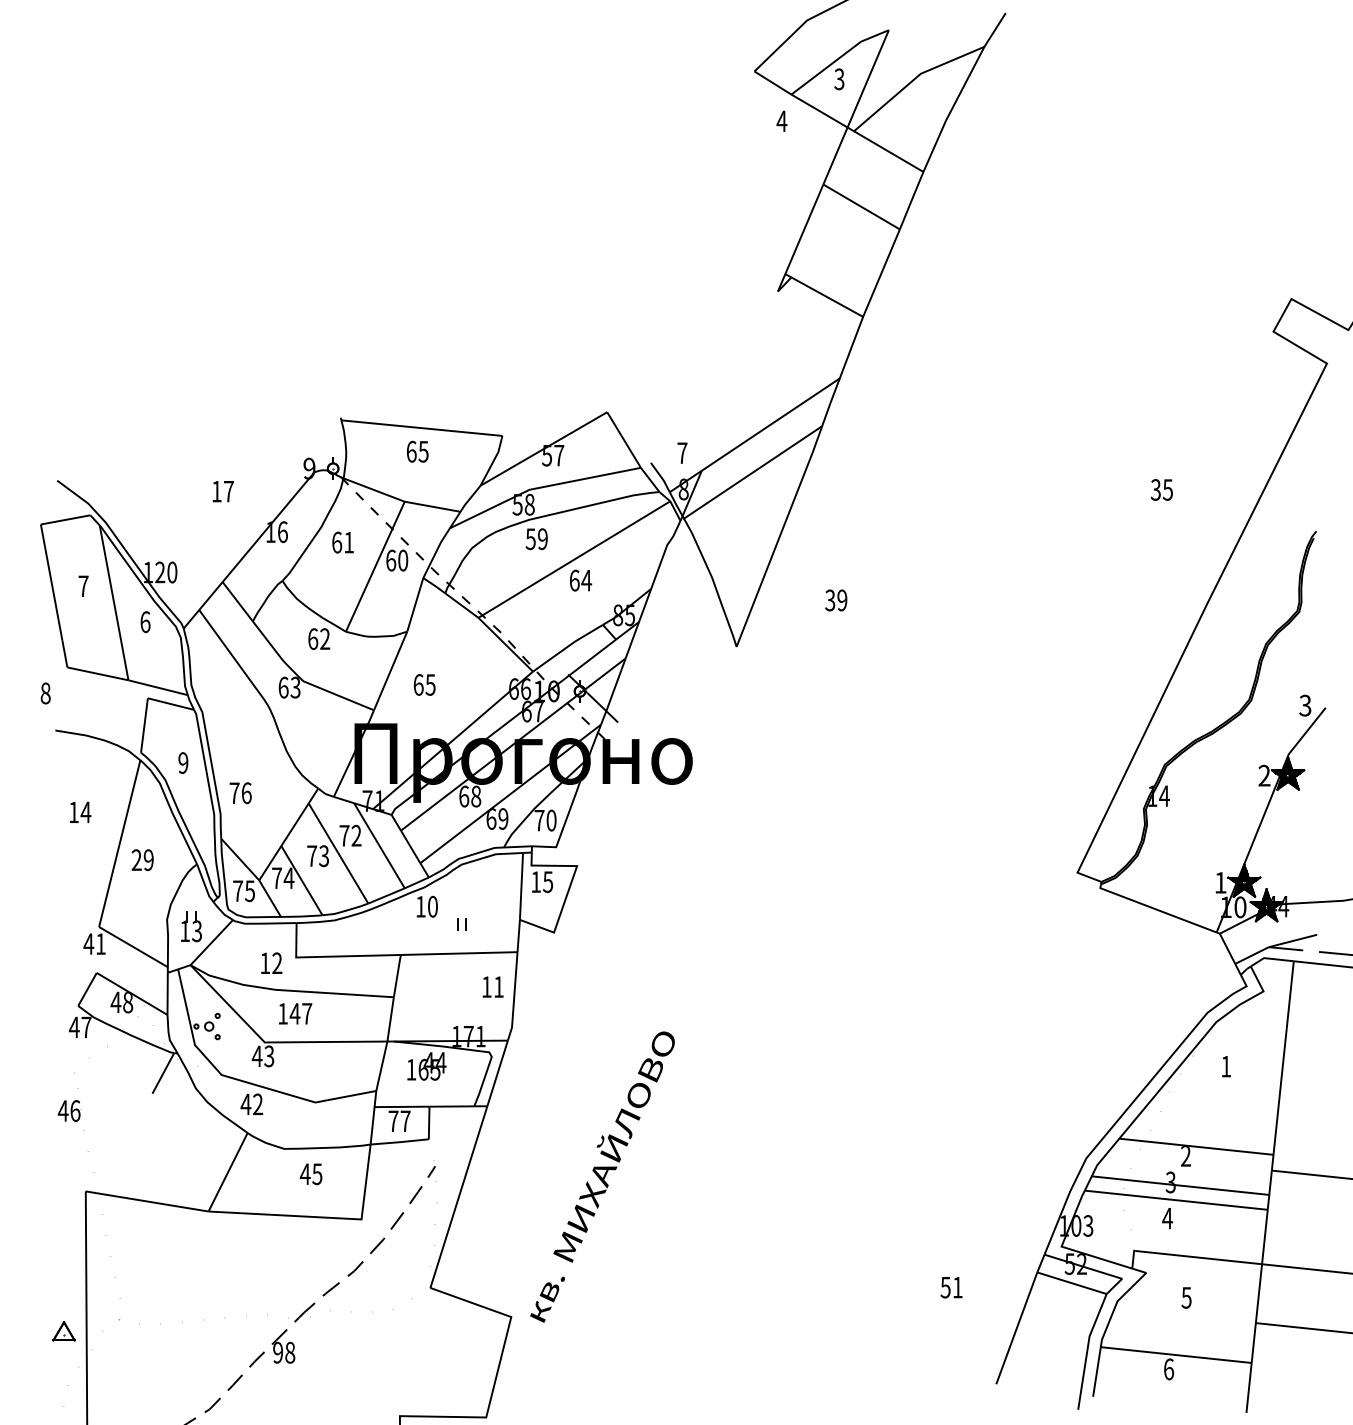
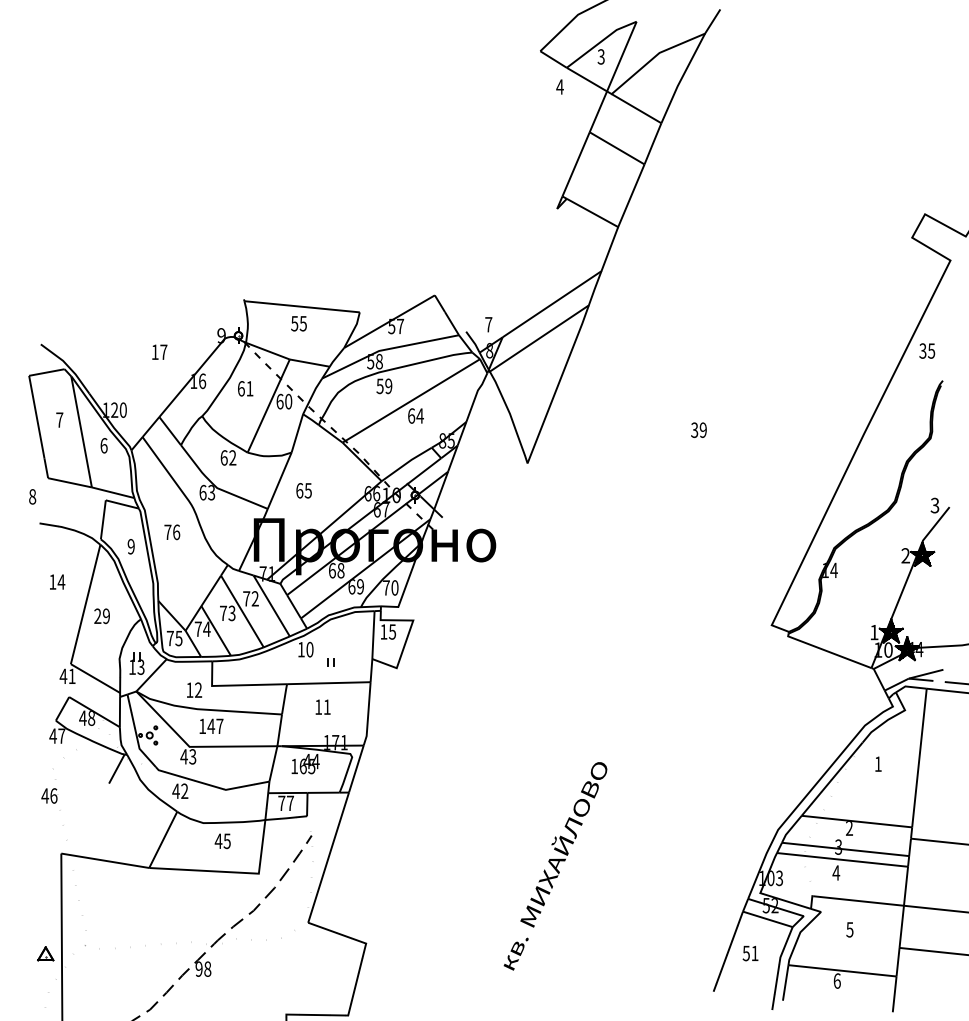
text: (411, 451) -> (294, 323), 65 -> 55
text: (1162, 489) -> (927, 350), moved
text: (835, 599) -> (698, 429), moved
text: (240, 793) -> (172, 532), moved
text: (492, 986) -> (322, 706), moved
text: (602, 1177) -> (555, 866), moved
text: (951, 1287) -> (750, 953), moved

